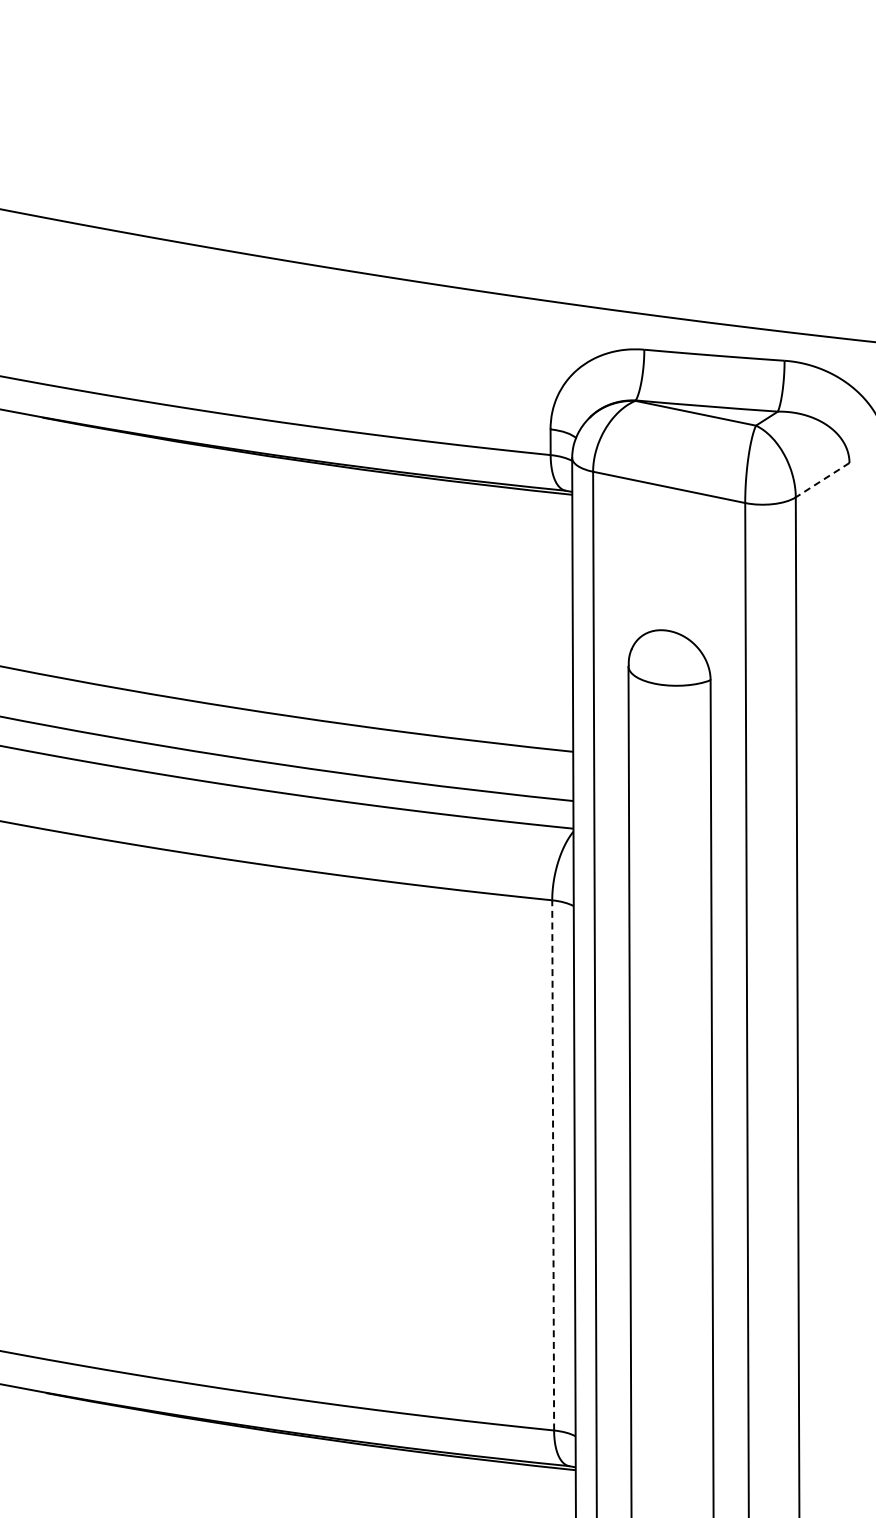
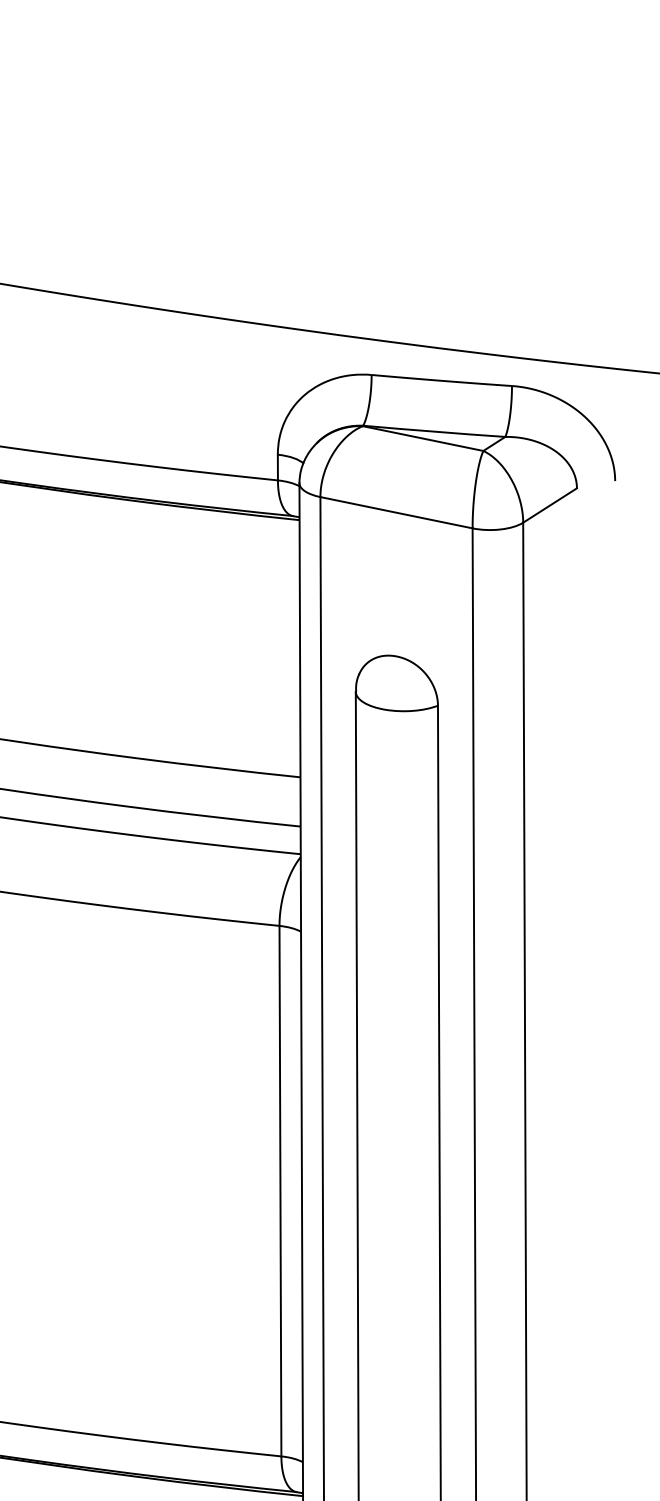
line: (822, 480) -> (549, 505), dashed -> solid
line: (553, 1164) -> (280, 1190), dashed -> solid

